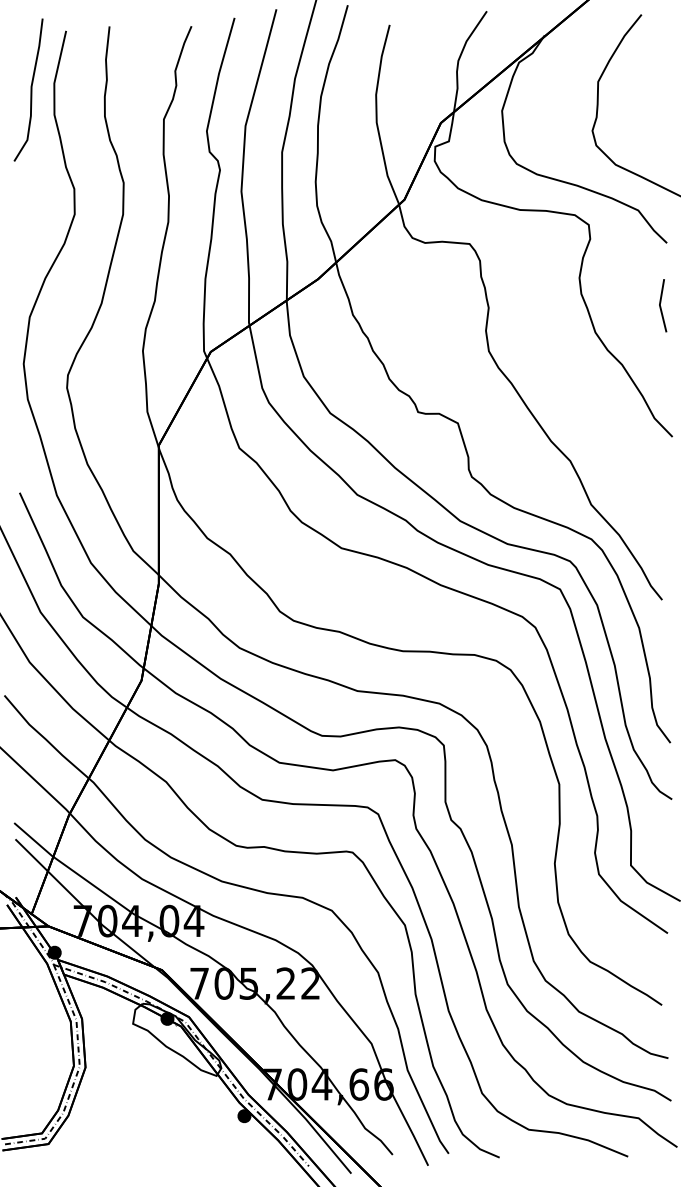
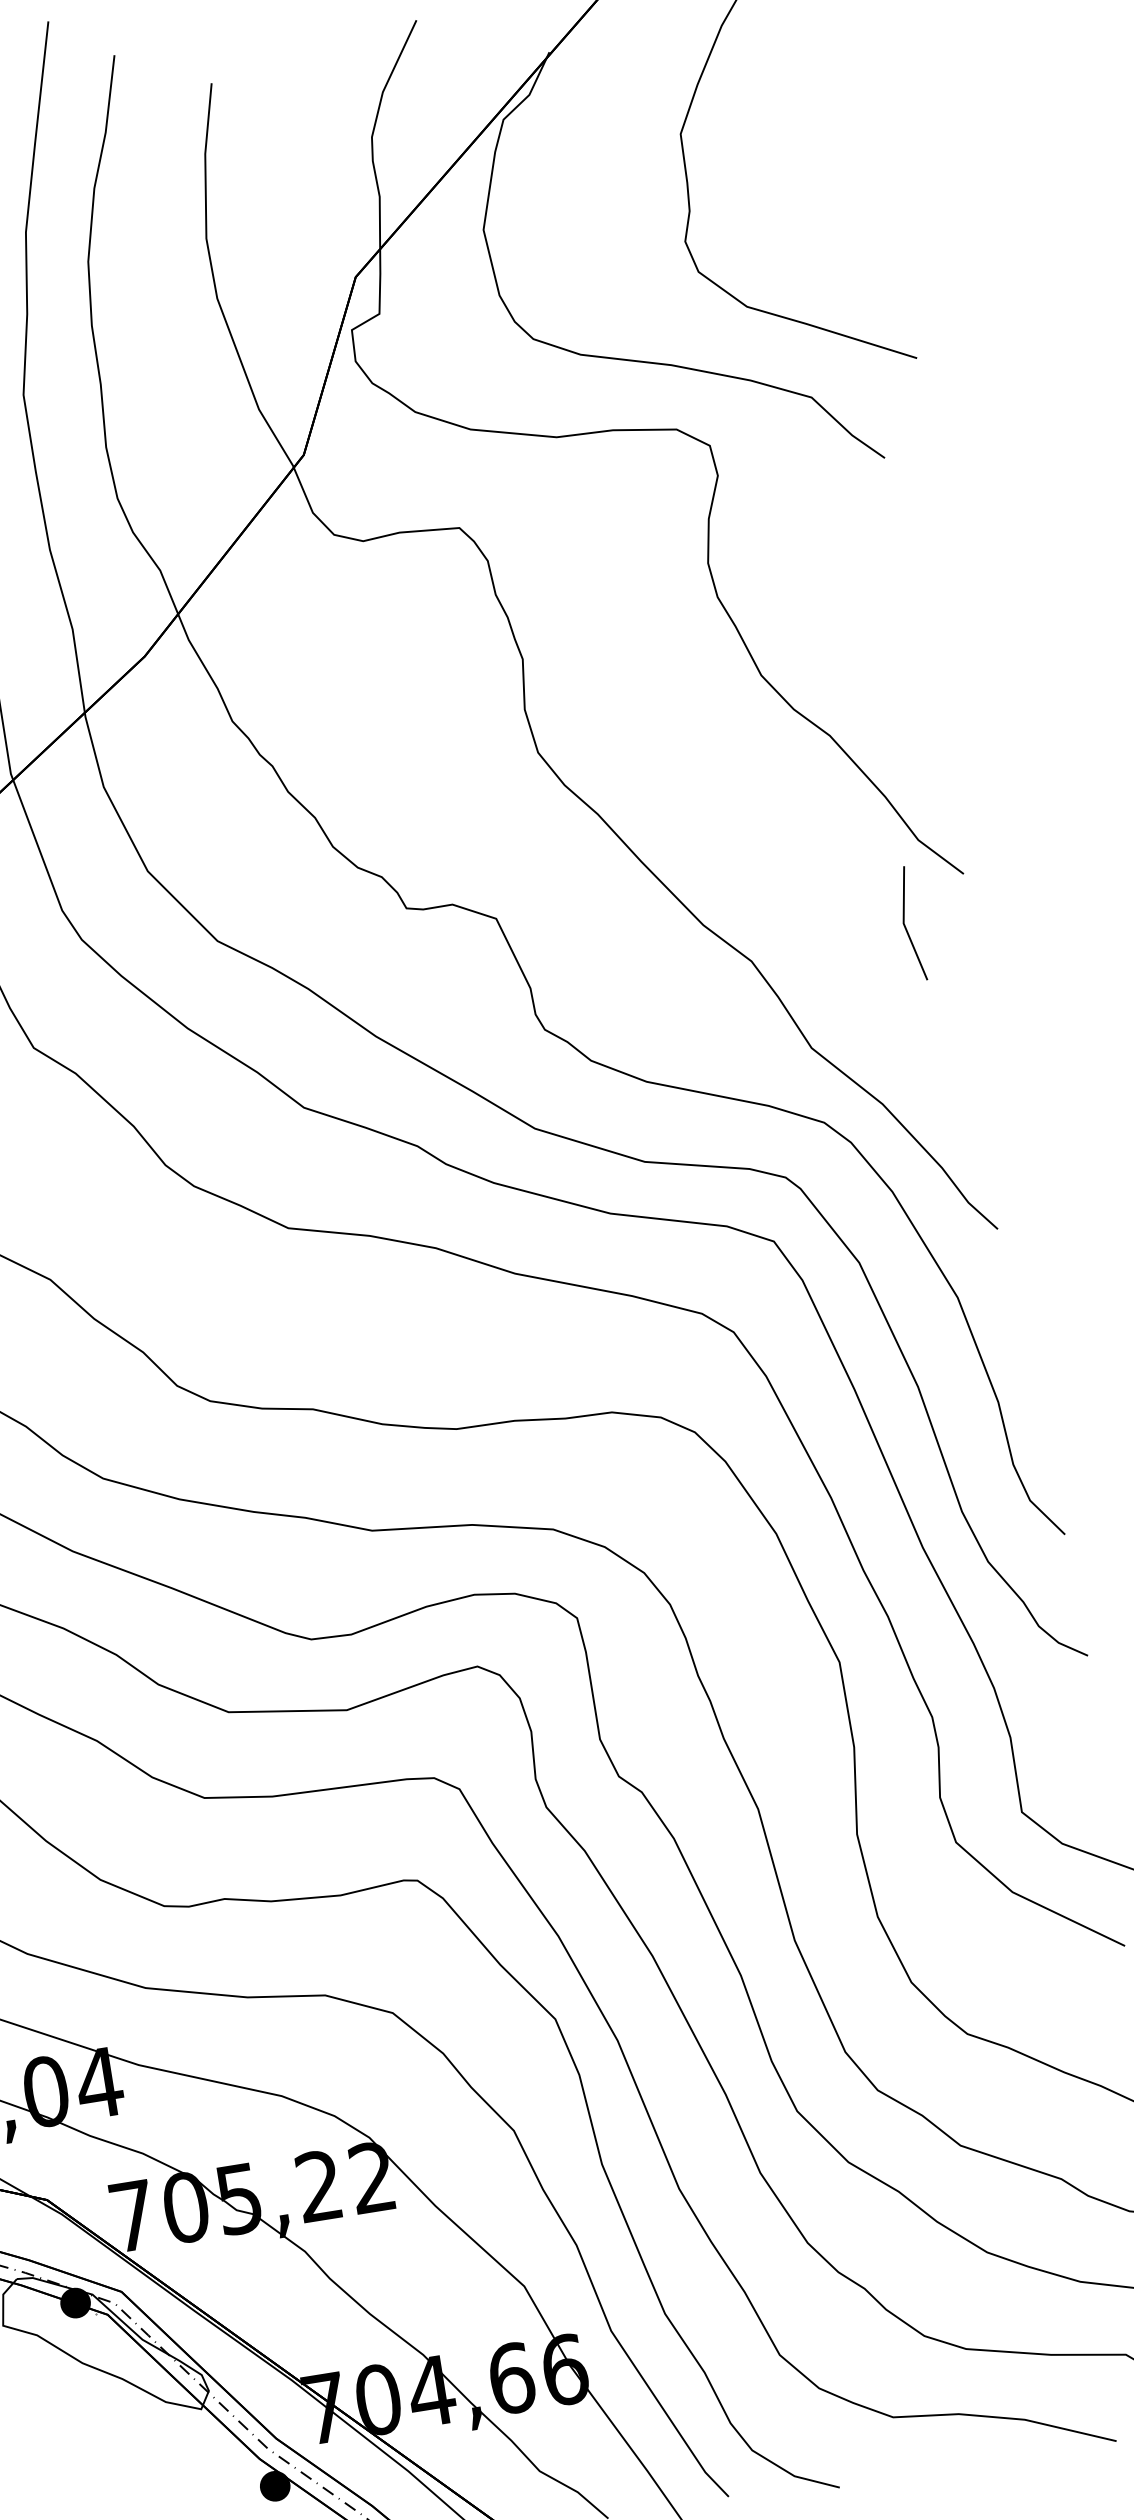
line: (661, 306) -> (907, 926), moved

